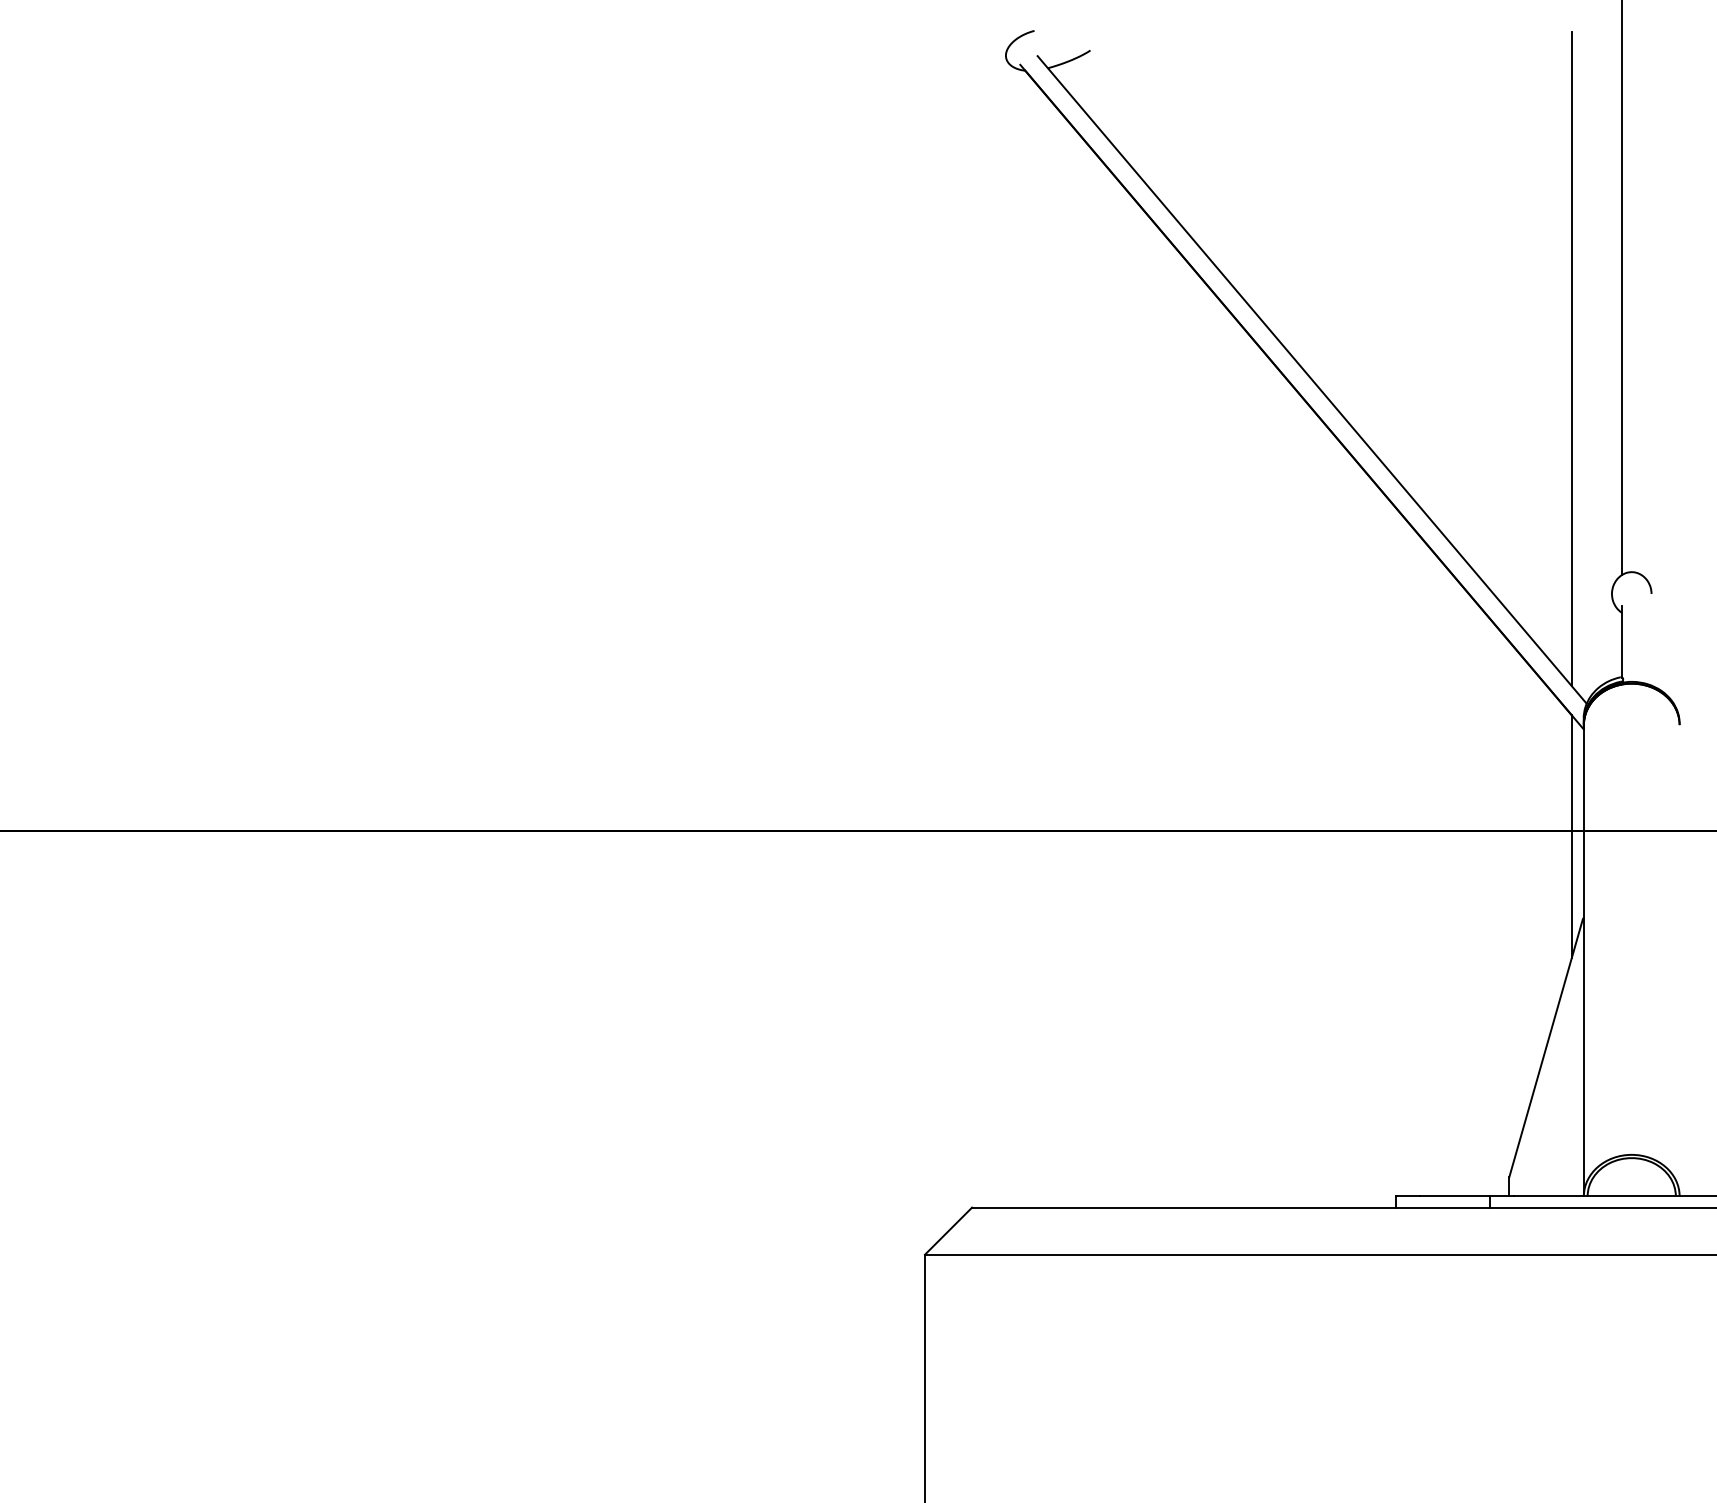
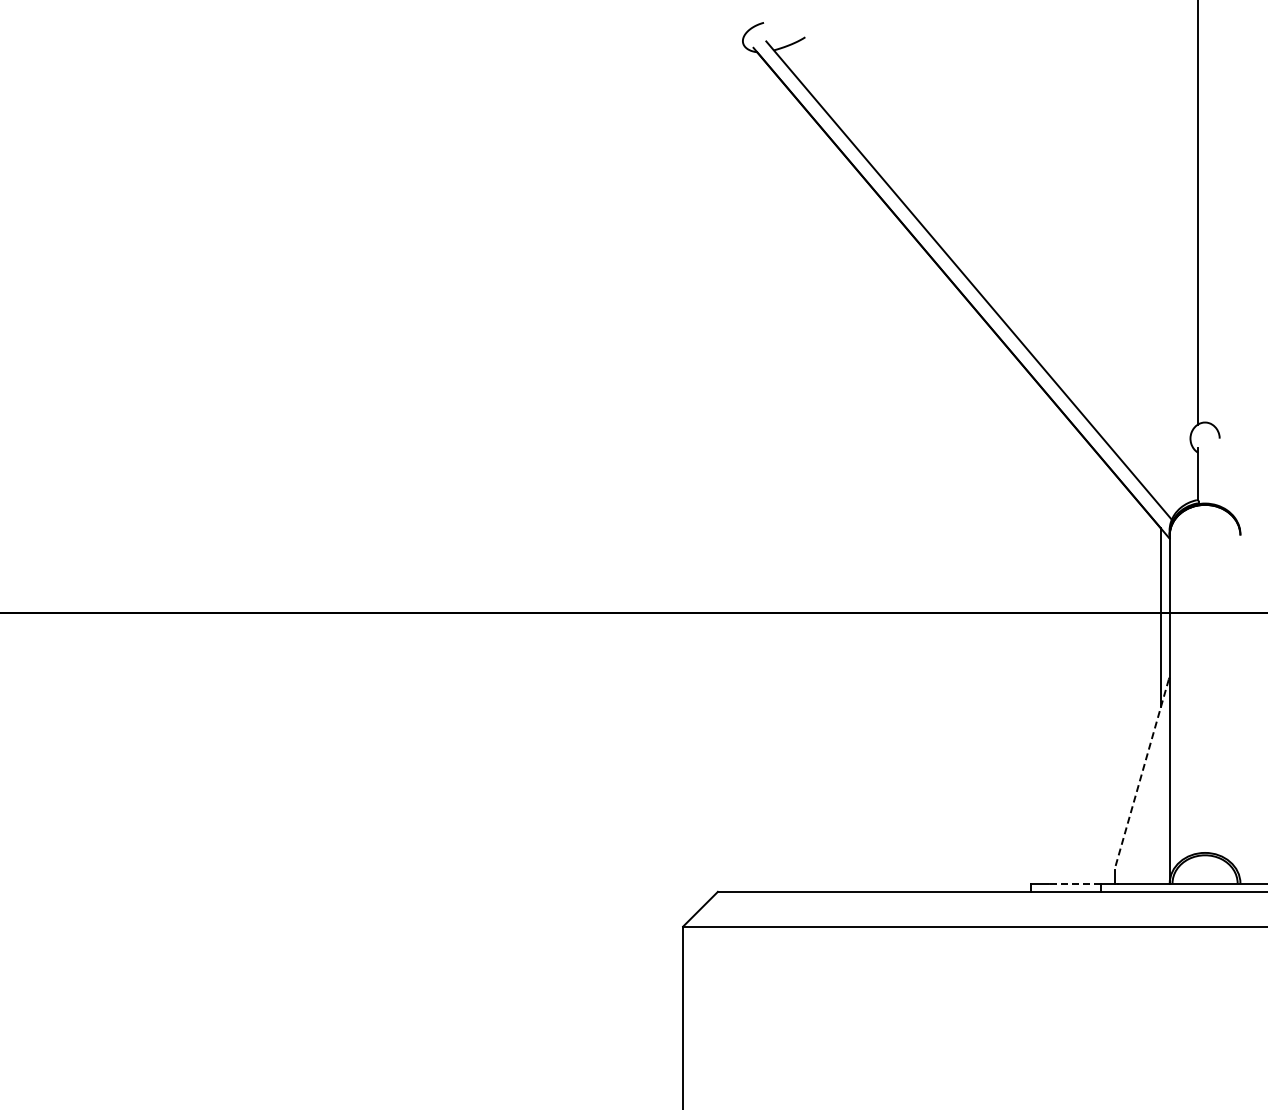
line: (1571, 358) -> (1160, 264), removed
line: (1545, 1048) -> (1141, 774), solid -> dashed
line: (1454, 1196) -> (1074, 883), solid -> dashed

